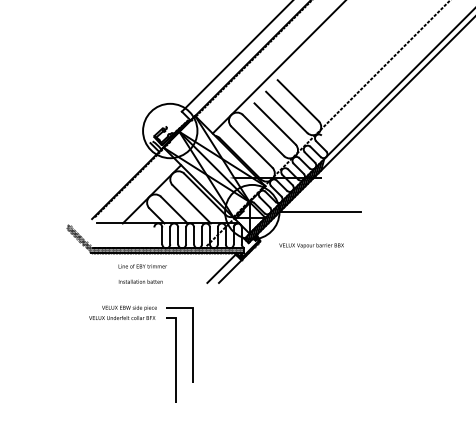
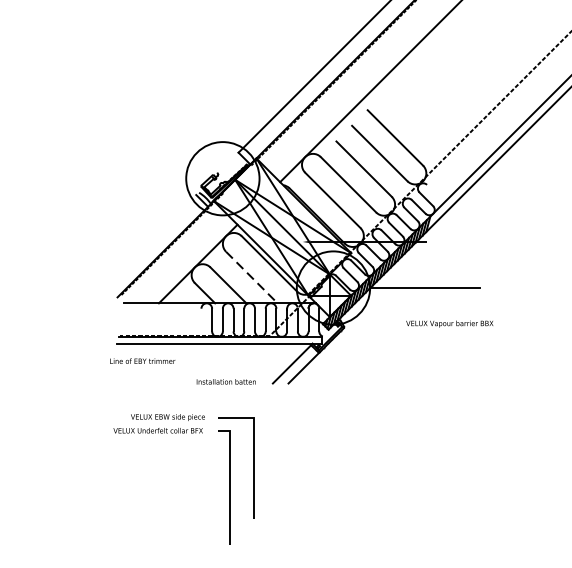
line: (192, 204) -> (252, 277), solid -> dashed
hatch: (154, 238) -> (201, 323), removed
text: (311, 245) -> (449, 323), moved
text: (142, 266) -> (142, 361), moved
text: (140, 281) -> (225, 381), moved

